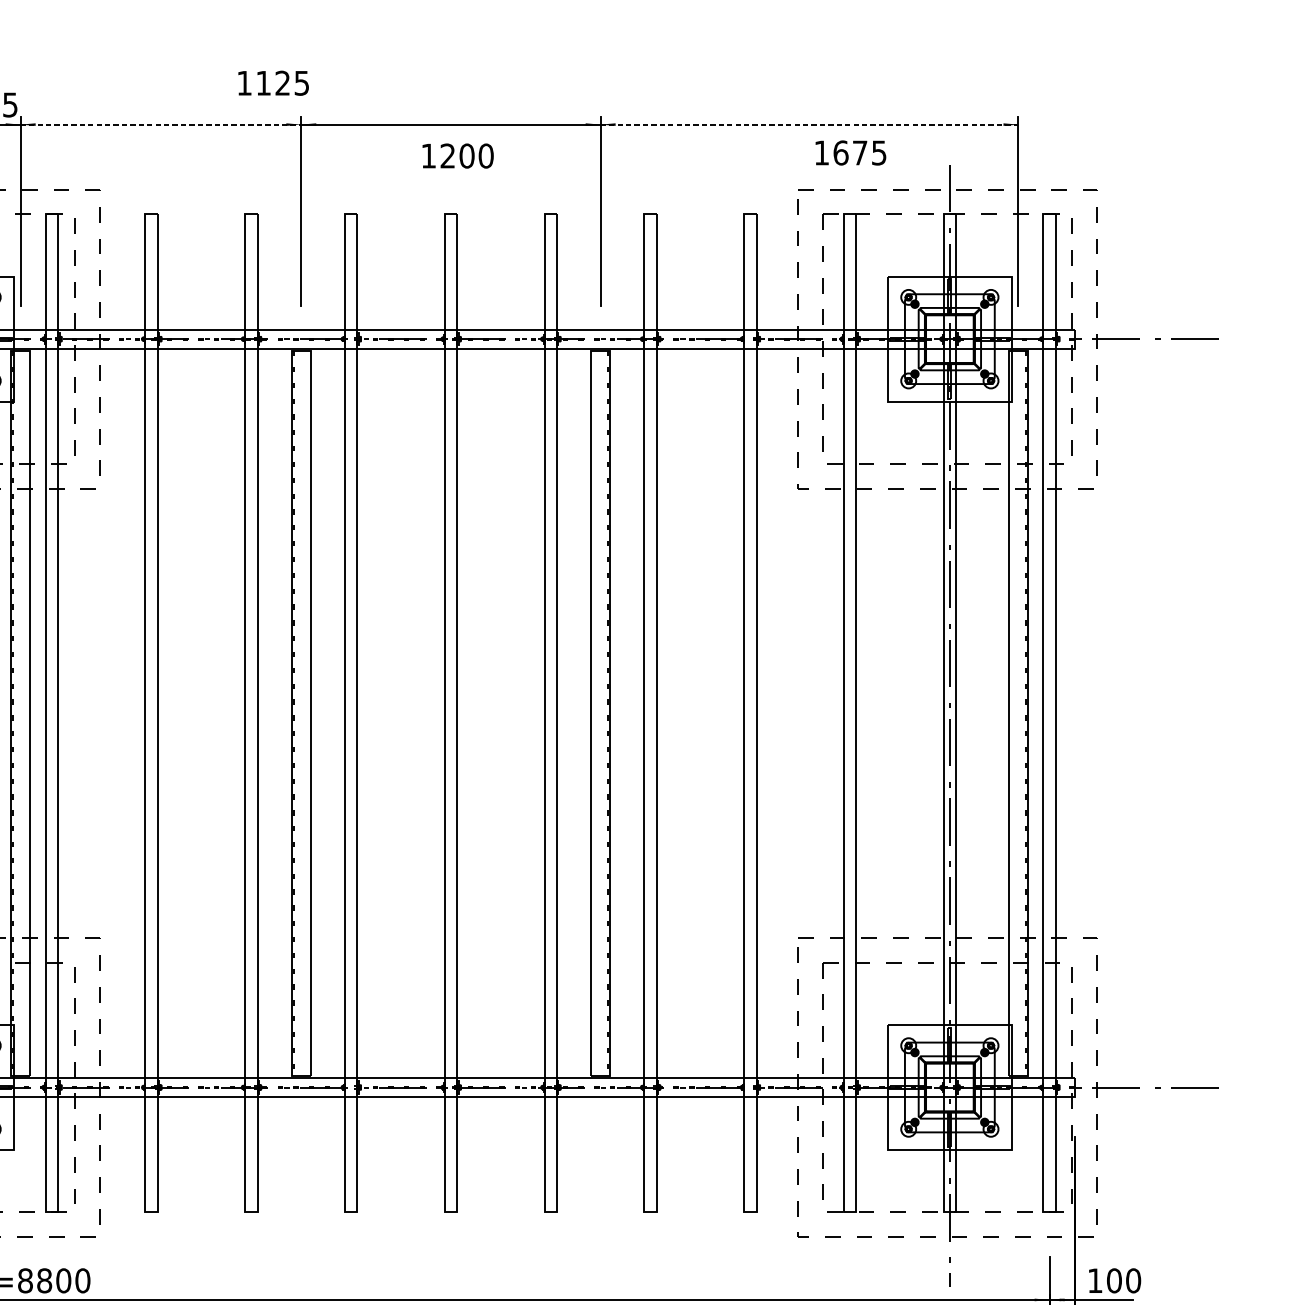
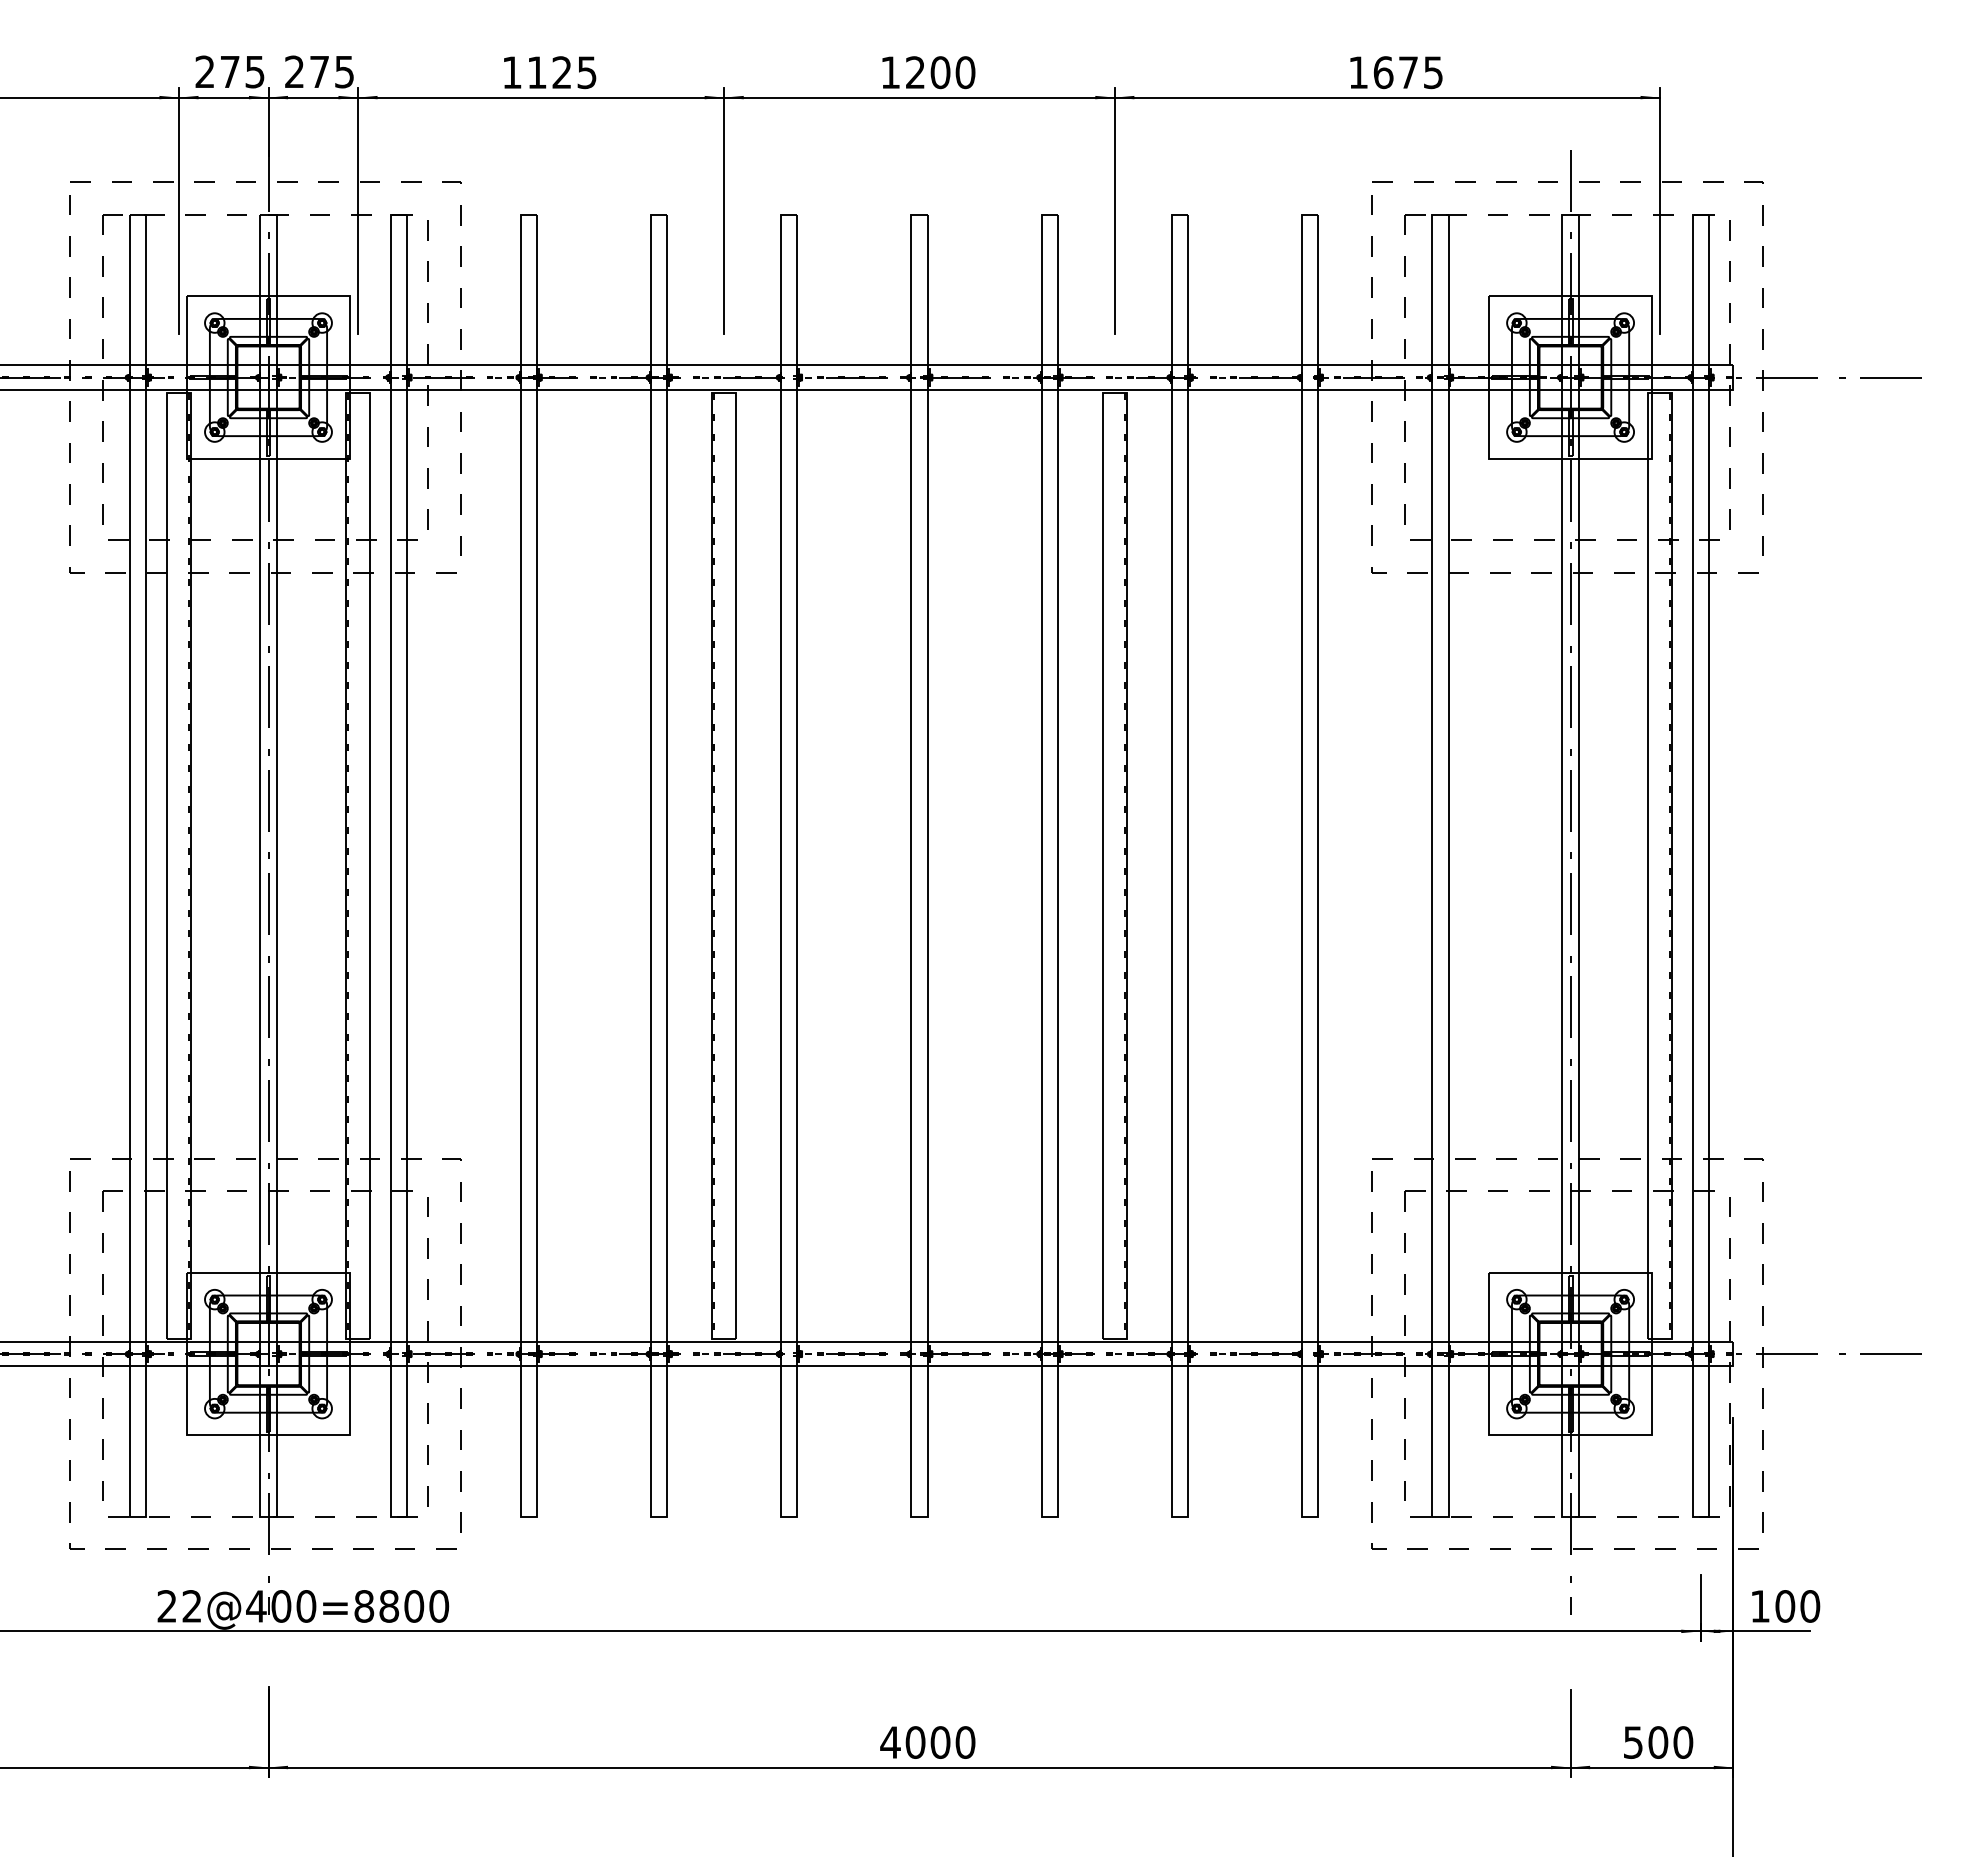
text: (273, 83) -> (550, 72), moved
line: (161, 124) -> (541, 97), dashed -> solid
line: (809, 124) -> (1387, 97), dashed -> solid
text: (850, 152) -> (1396, 72), moved
text: (457, 155) -> (928, 72), moved

